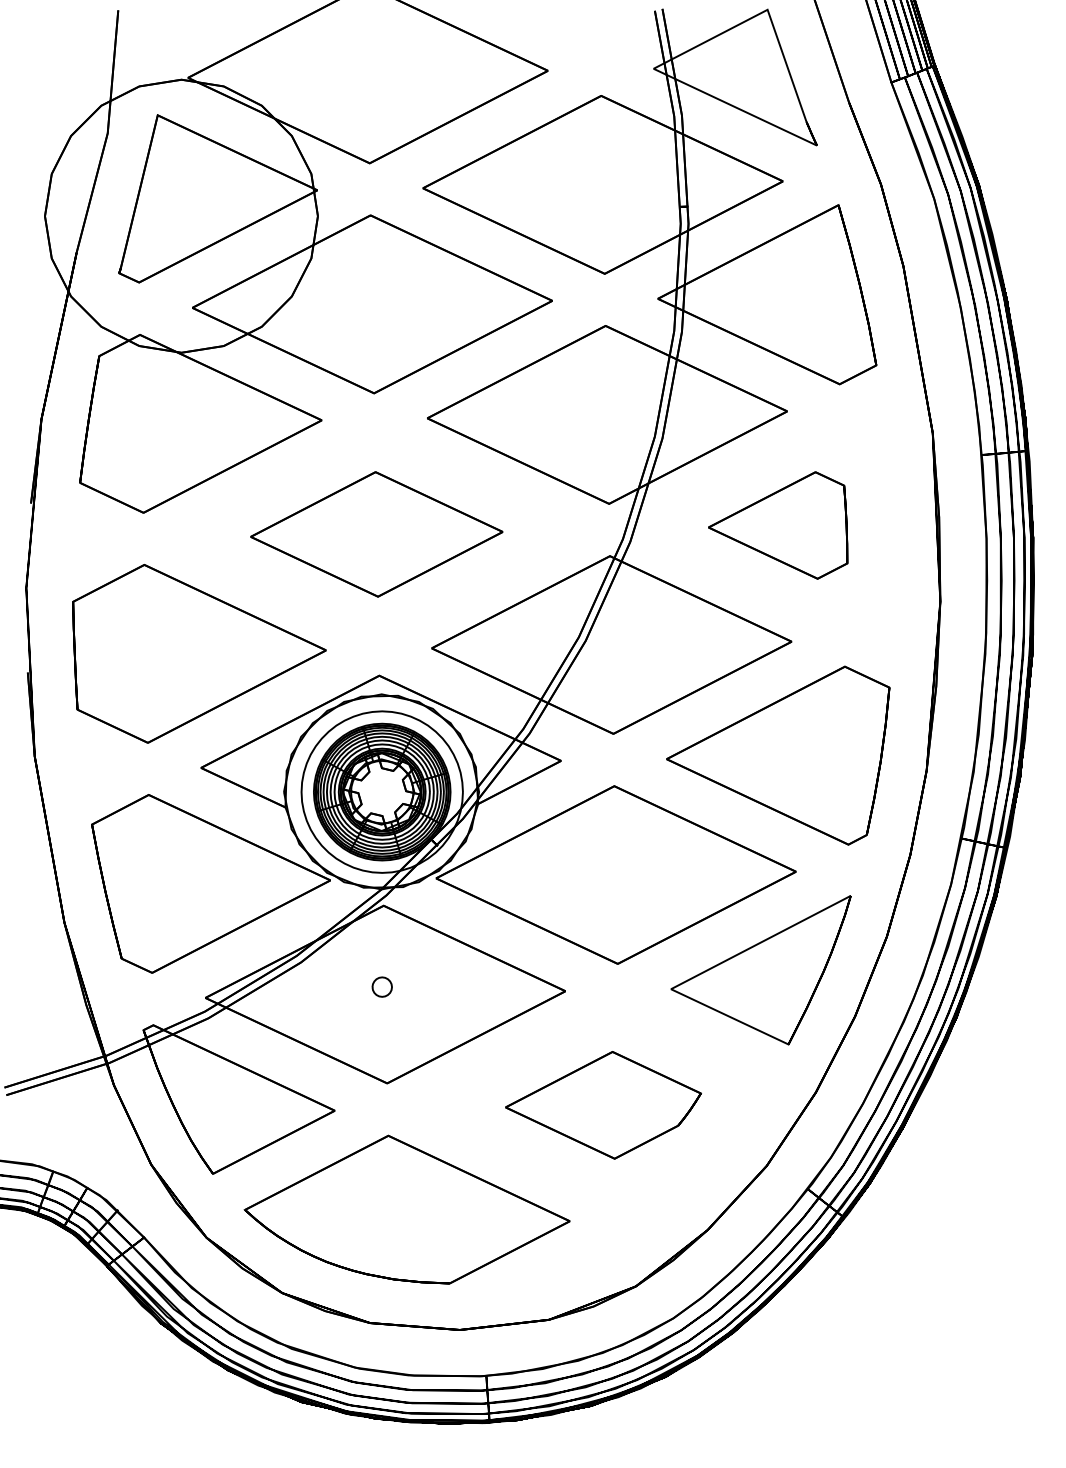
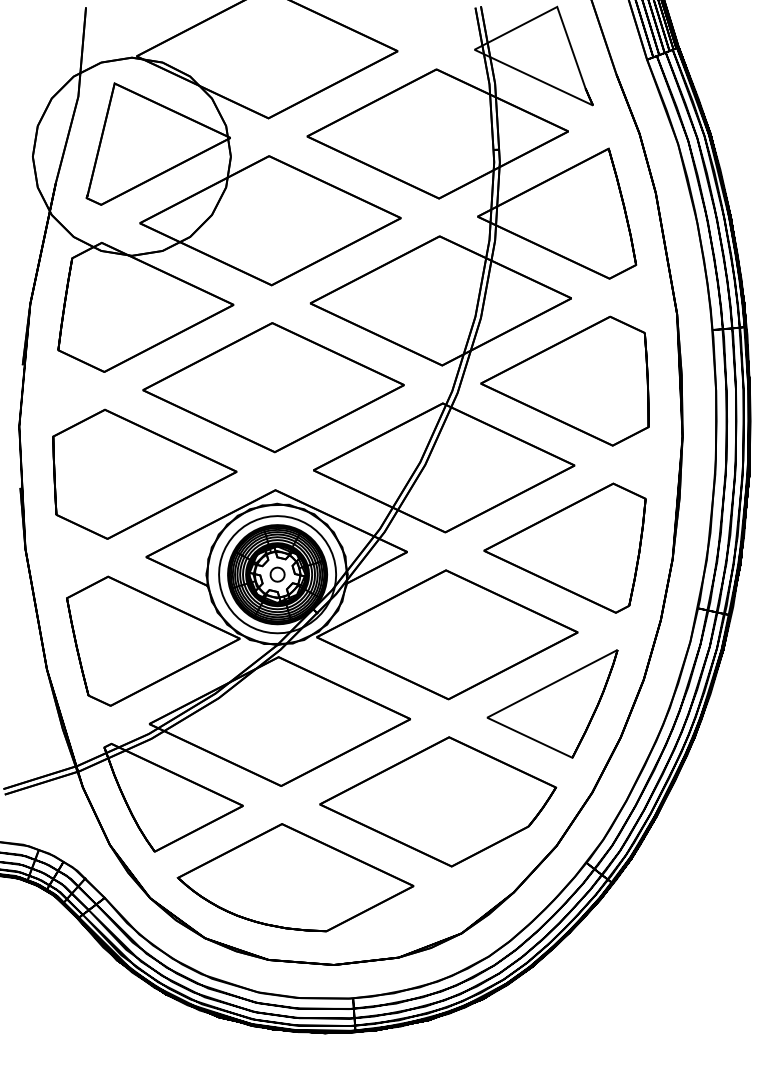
part: (777, 525) -> (564, 381), size x1.67
part: (376, 534) -> (273, 387), size x1.43
part: (381, 986) -> (277, 574), moved
part: (603, 1105) -> (438, 802), size x1.67

